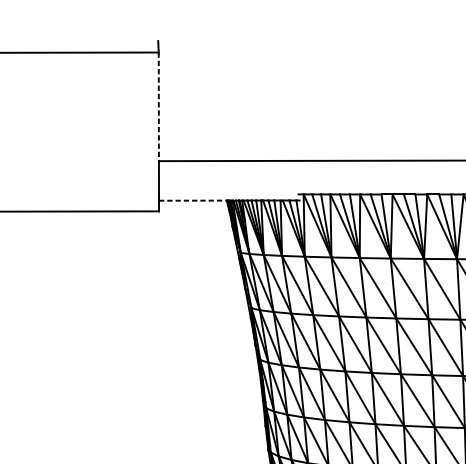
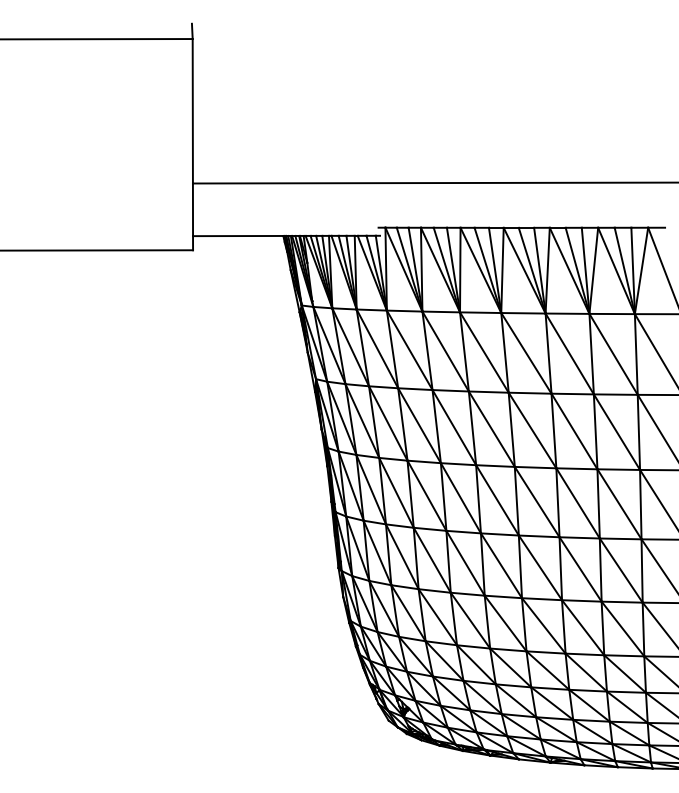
line: (158, 107) -> (192, 111), dashed -> solid
line: (193, 201) -> (238, 236), dashed -> solid

